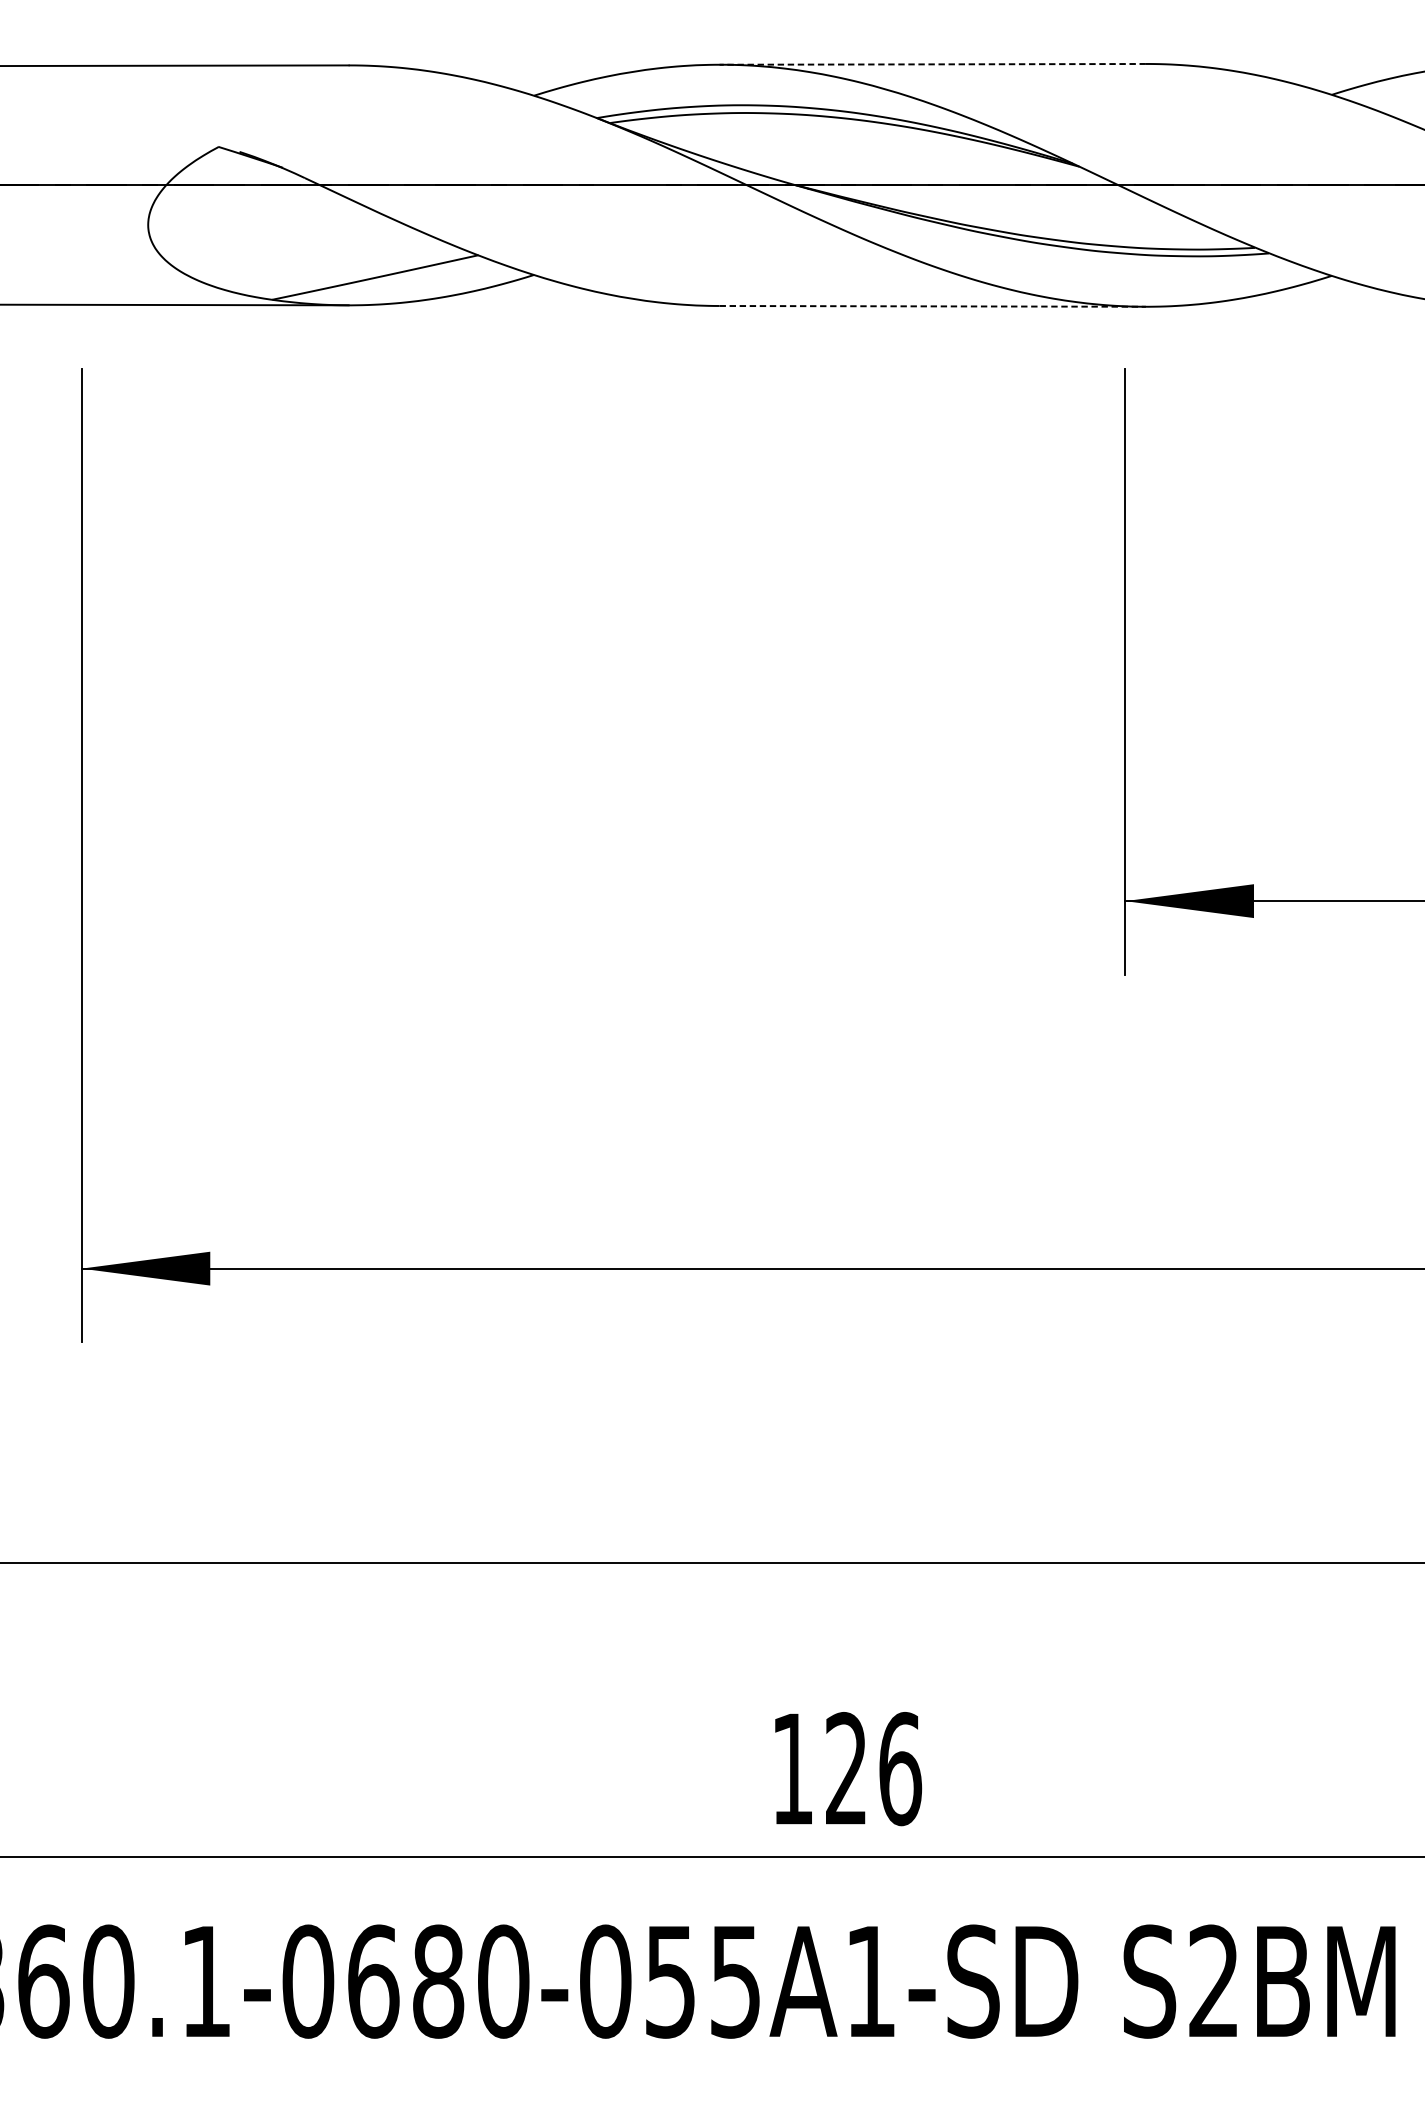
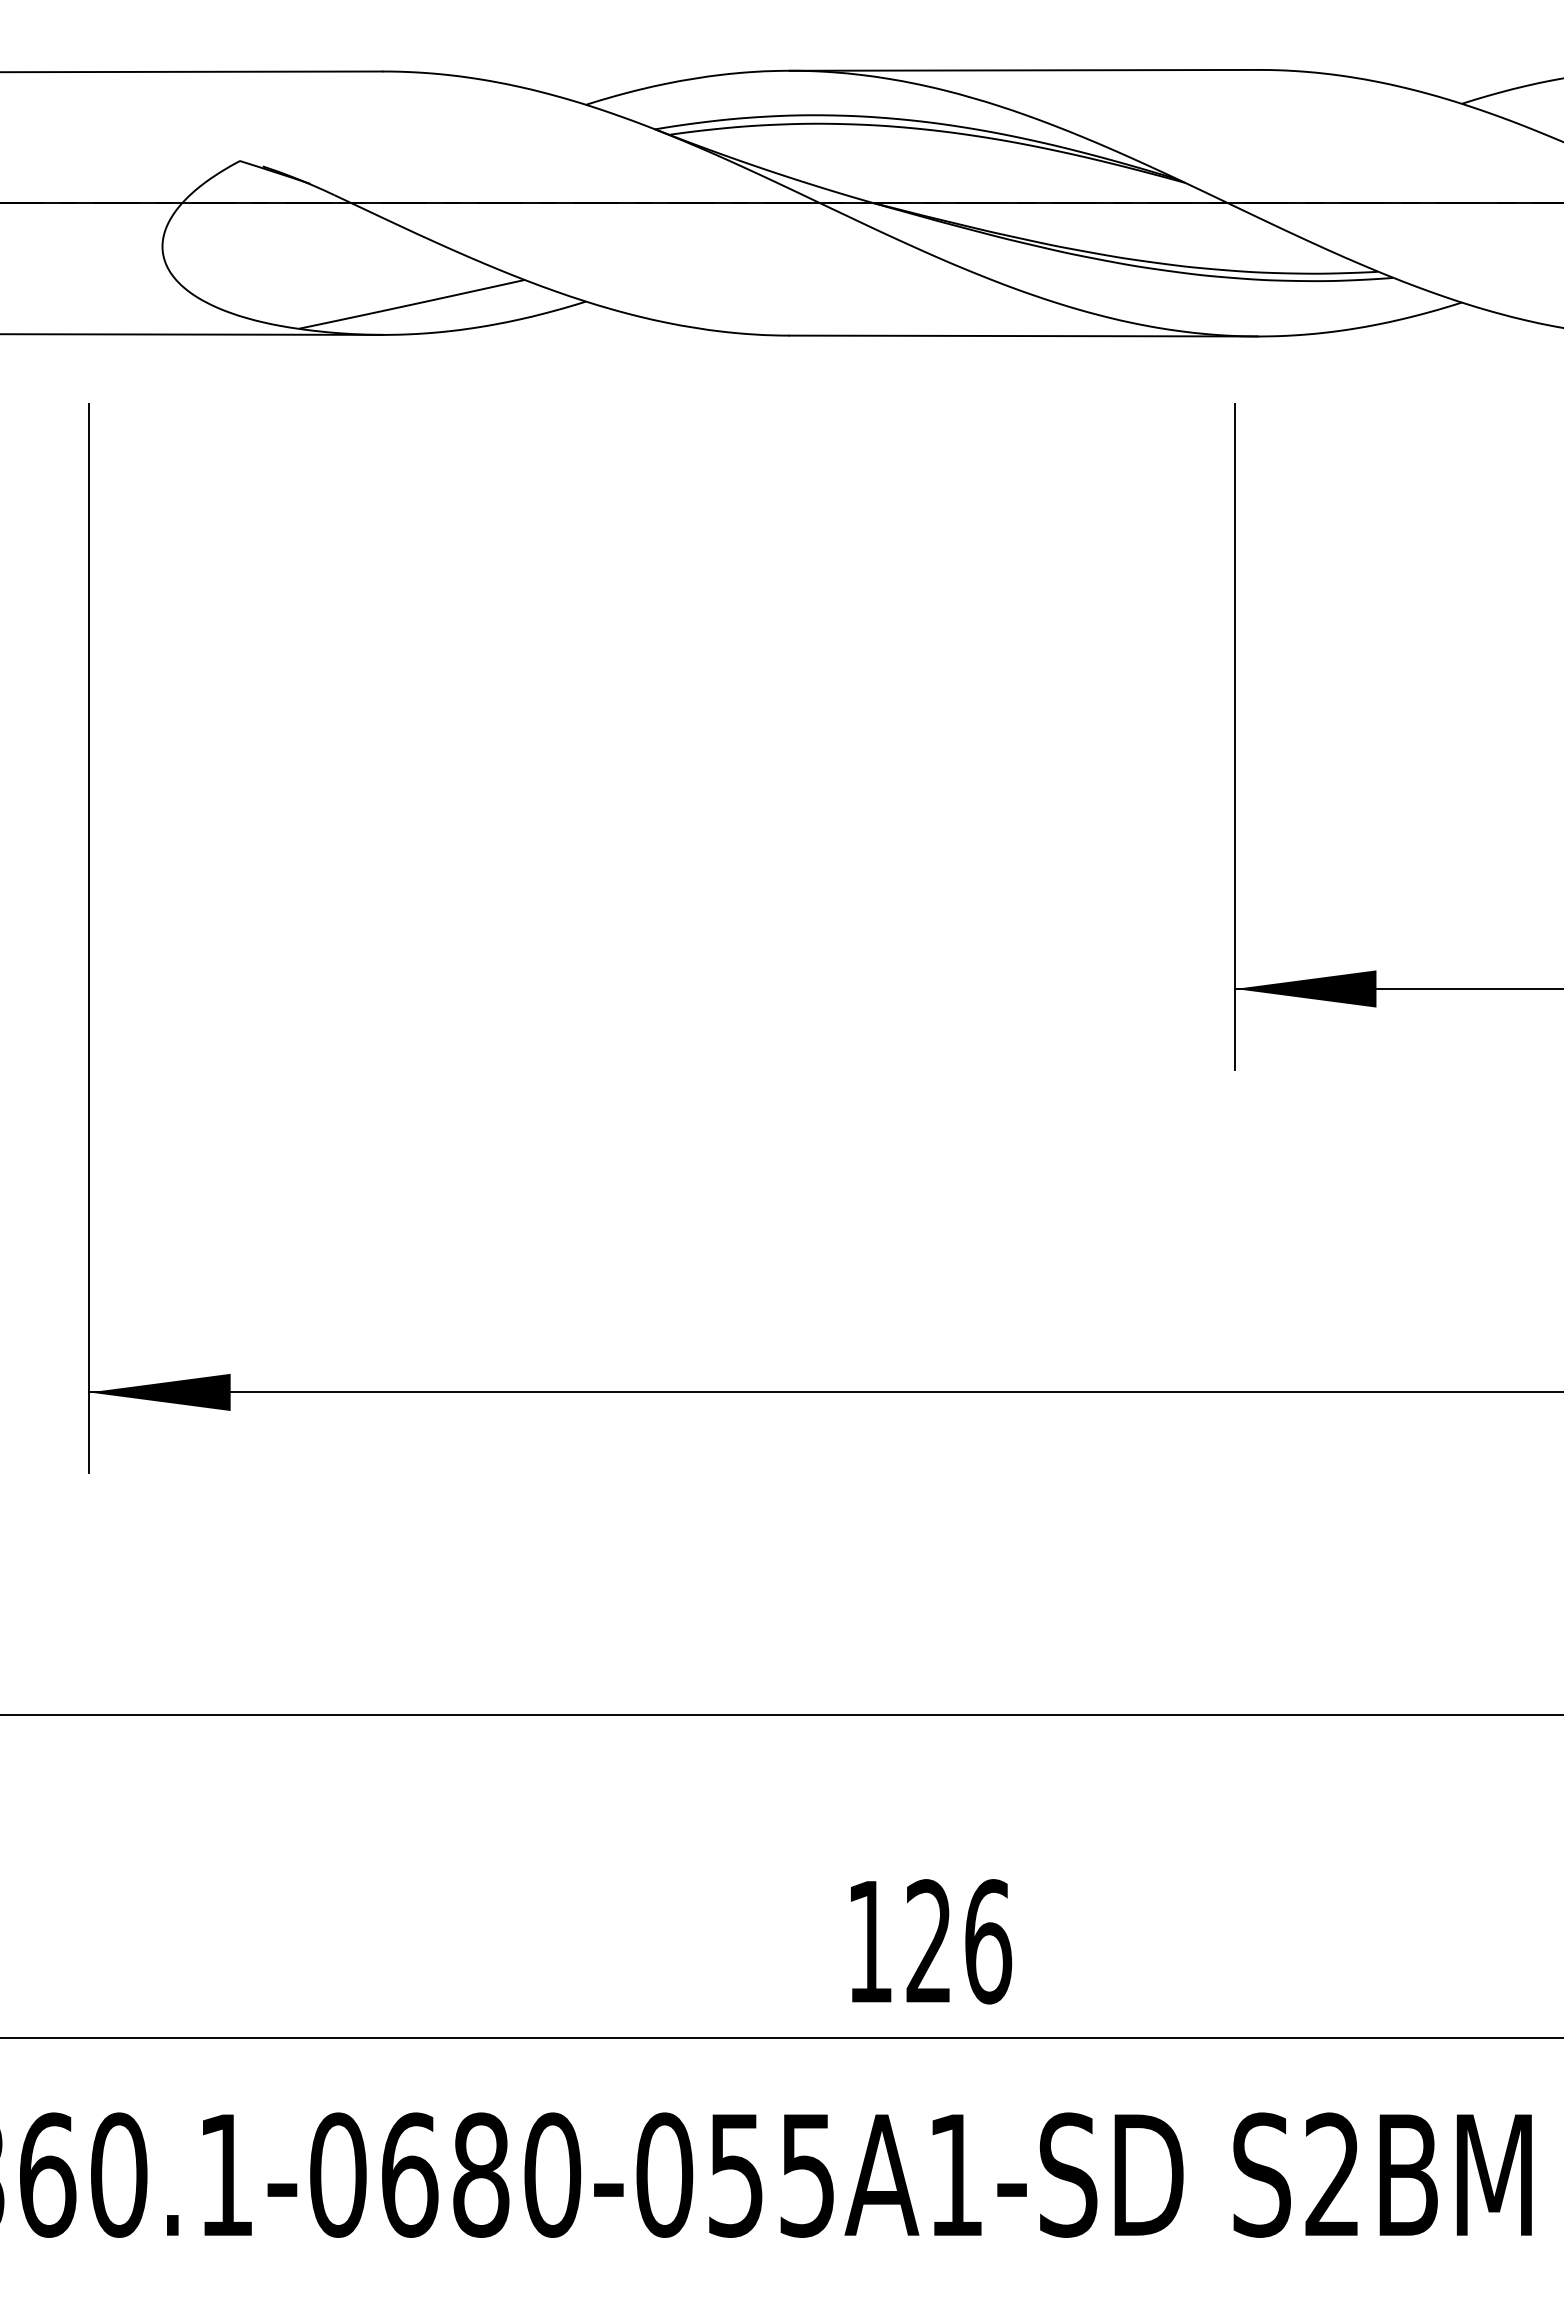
line: (932, 64) -> (1023, 70), dashed -> solid
line: (933, 306) -> (1024, 336), dashed -> solid

